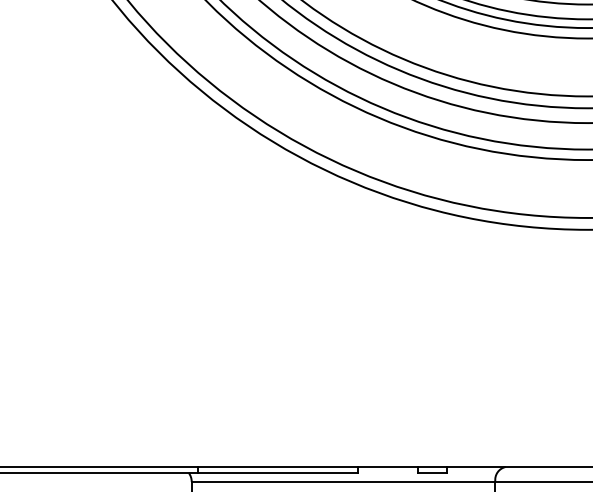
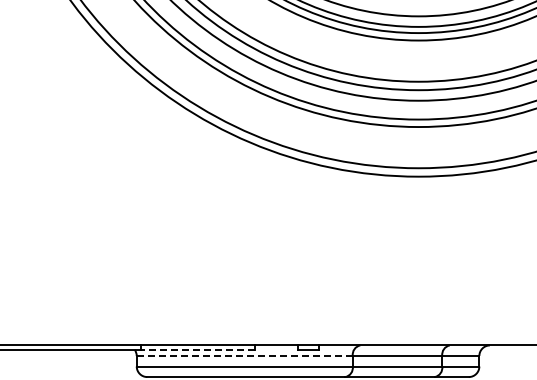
line: (278, 472) -> (198, 349), solid -> dashed
line: (343, 481) -> (244, 355), solid -> dashed

